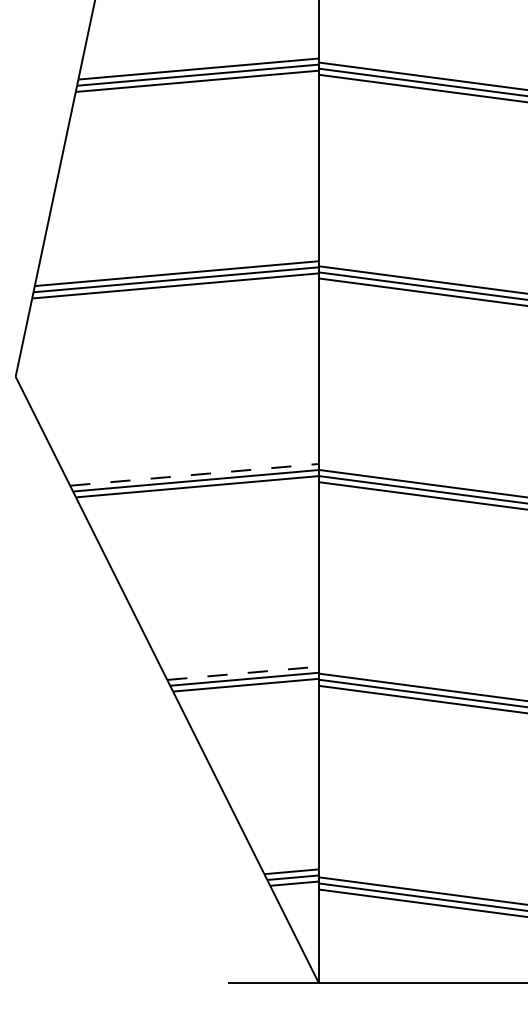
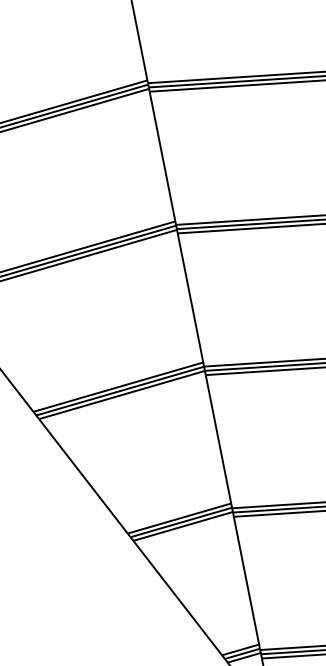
line: (194, 474) -> (118, 386), dashed -> solid
line: (242, 673) -> (179, 518), dashed -> solid

